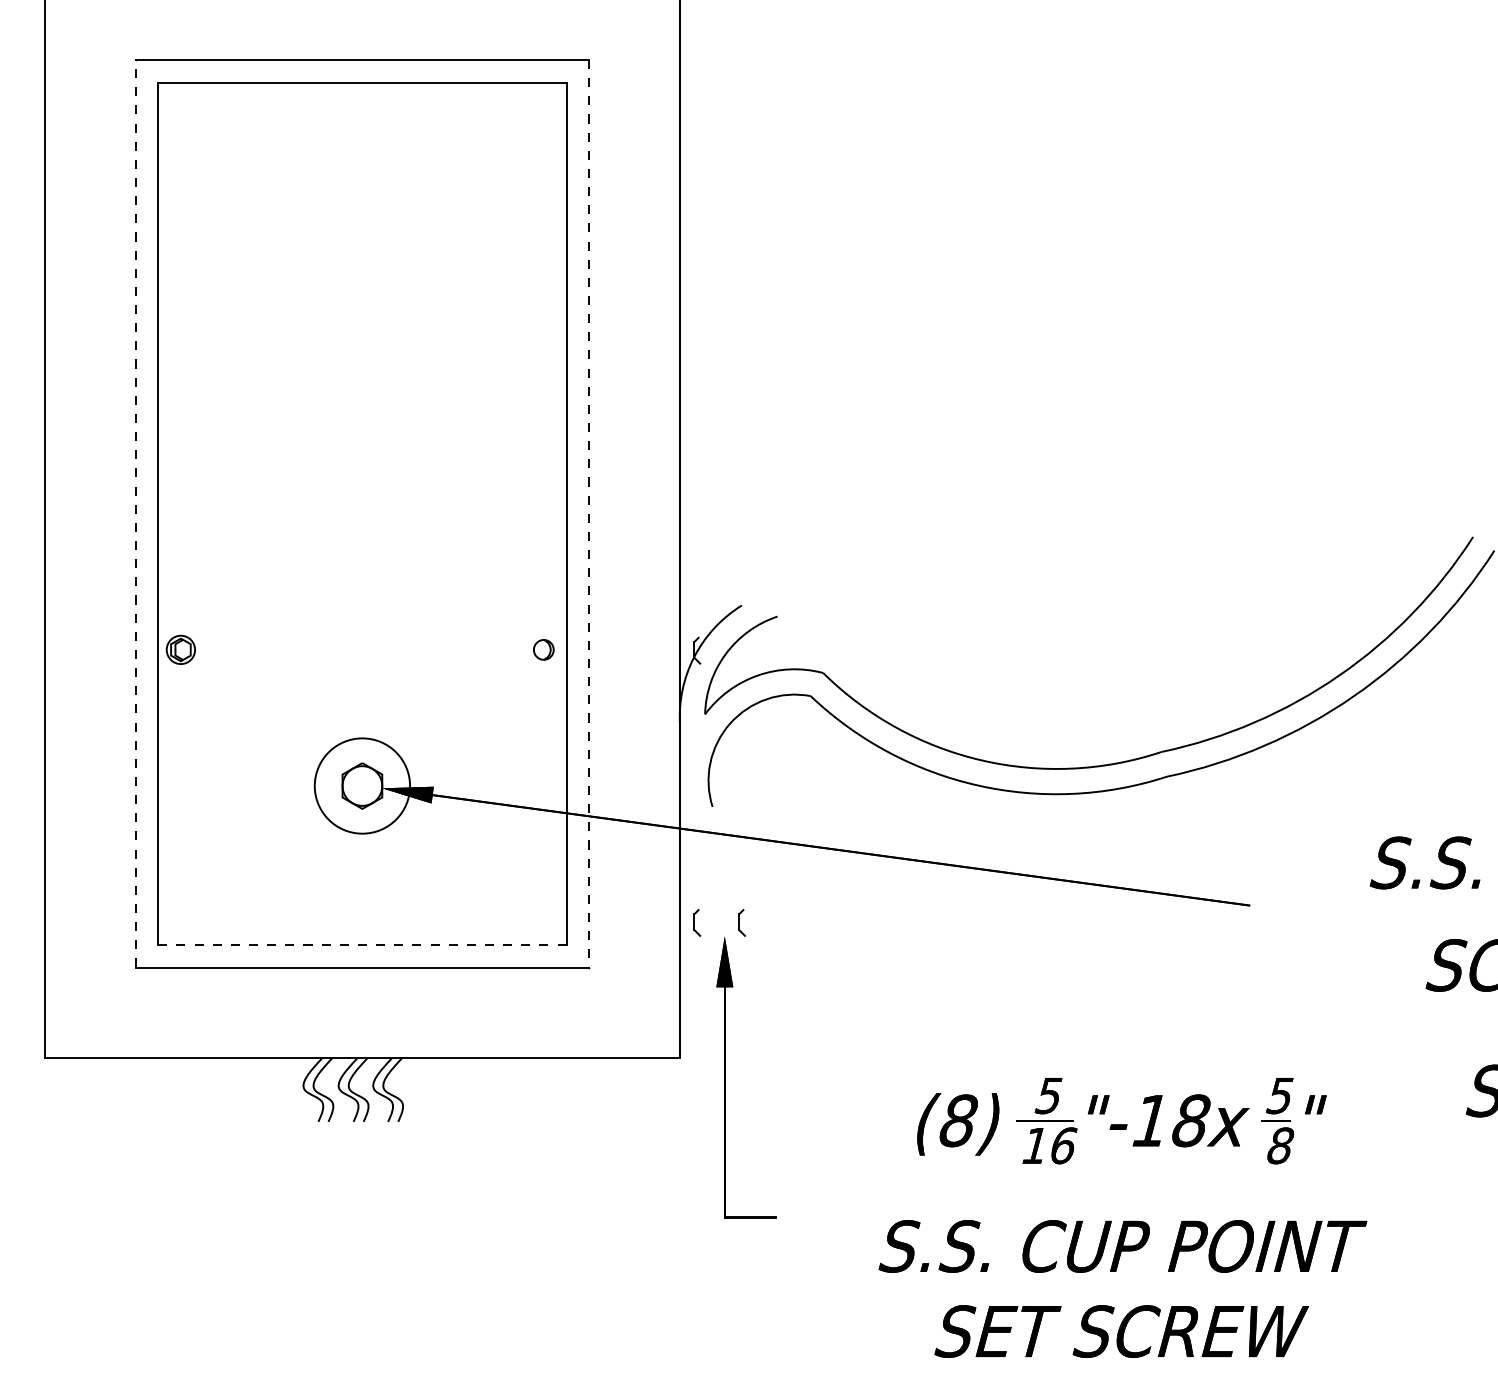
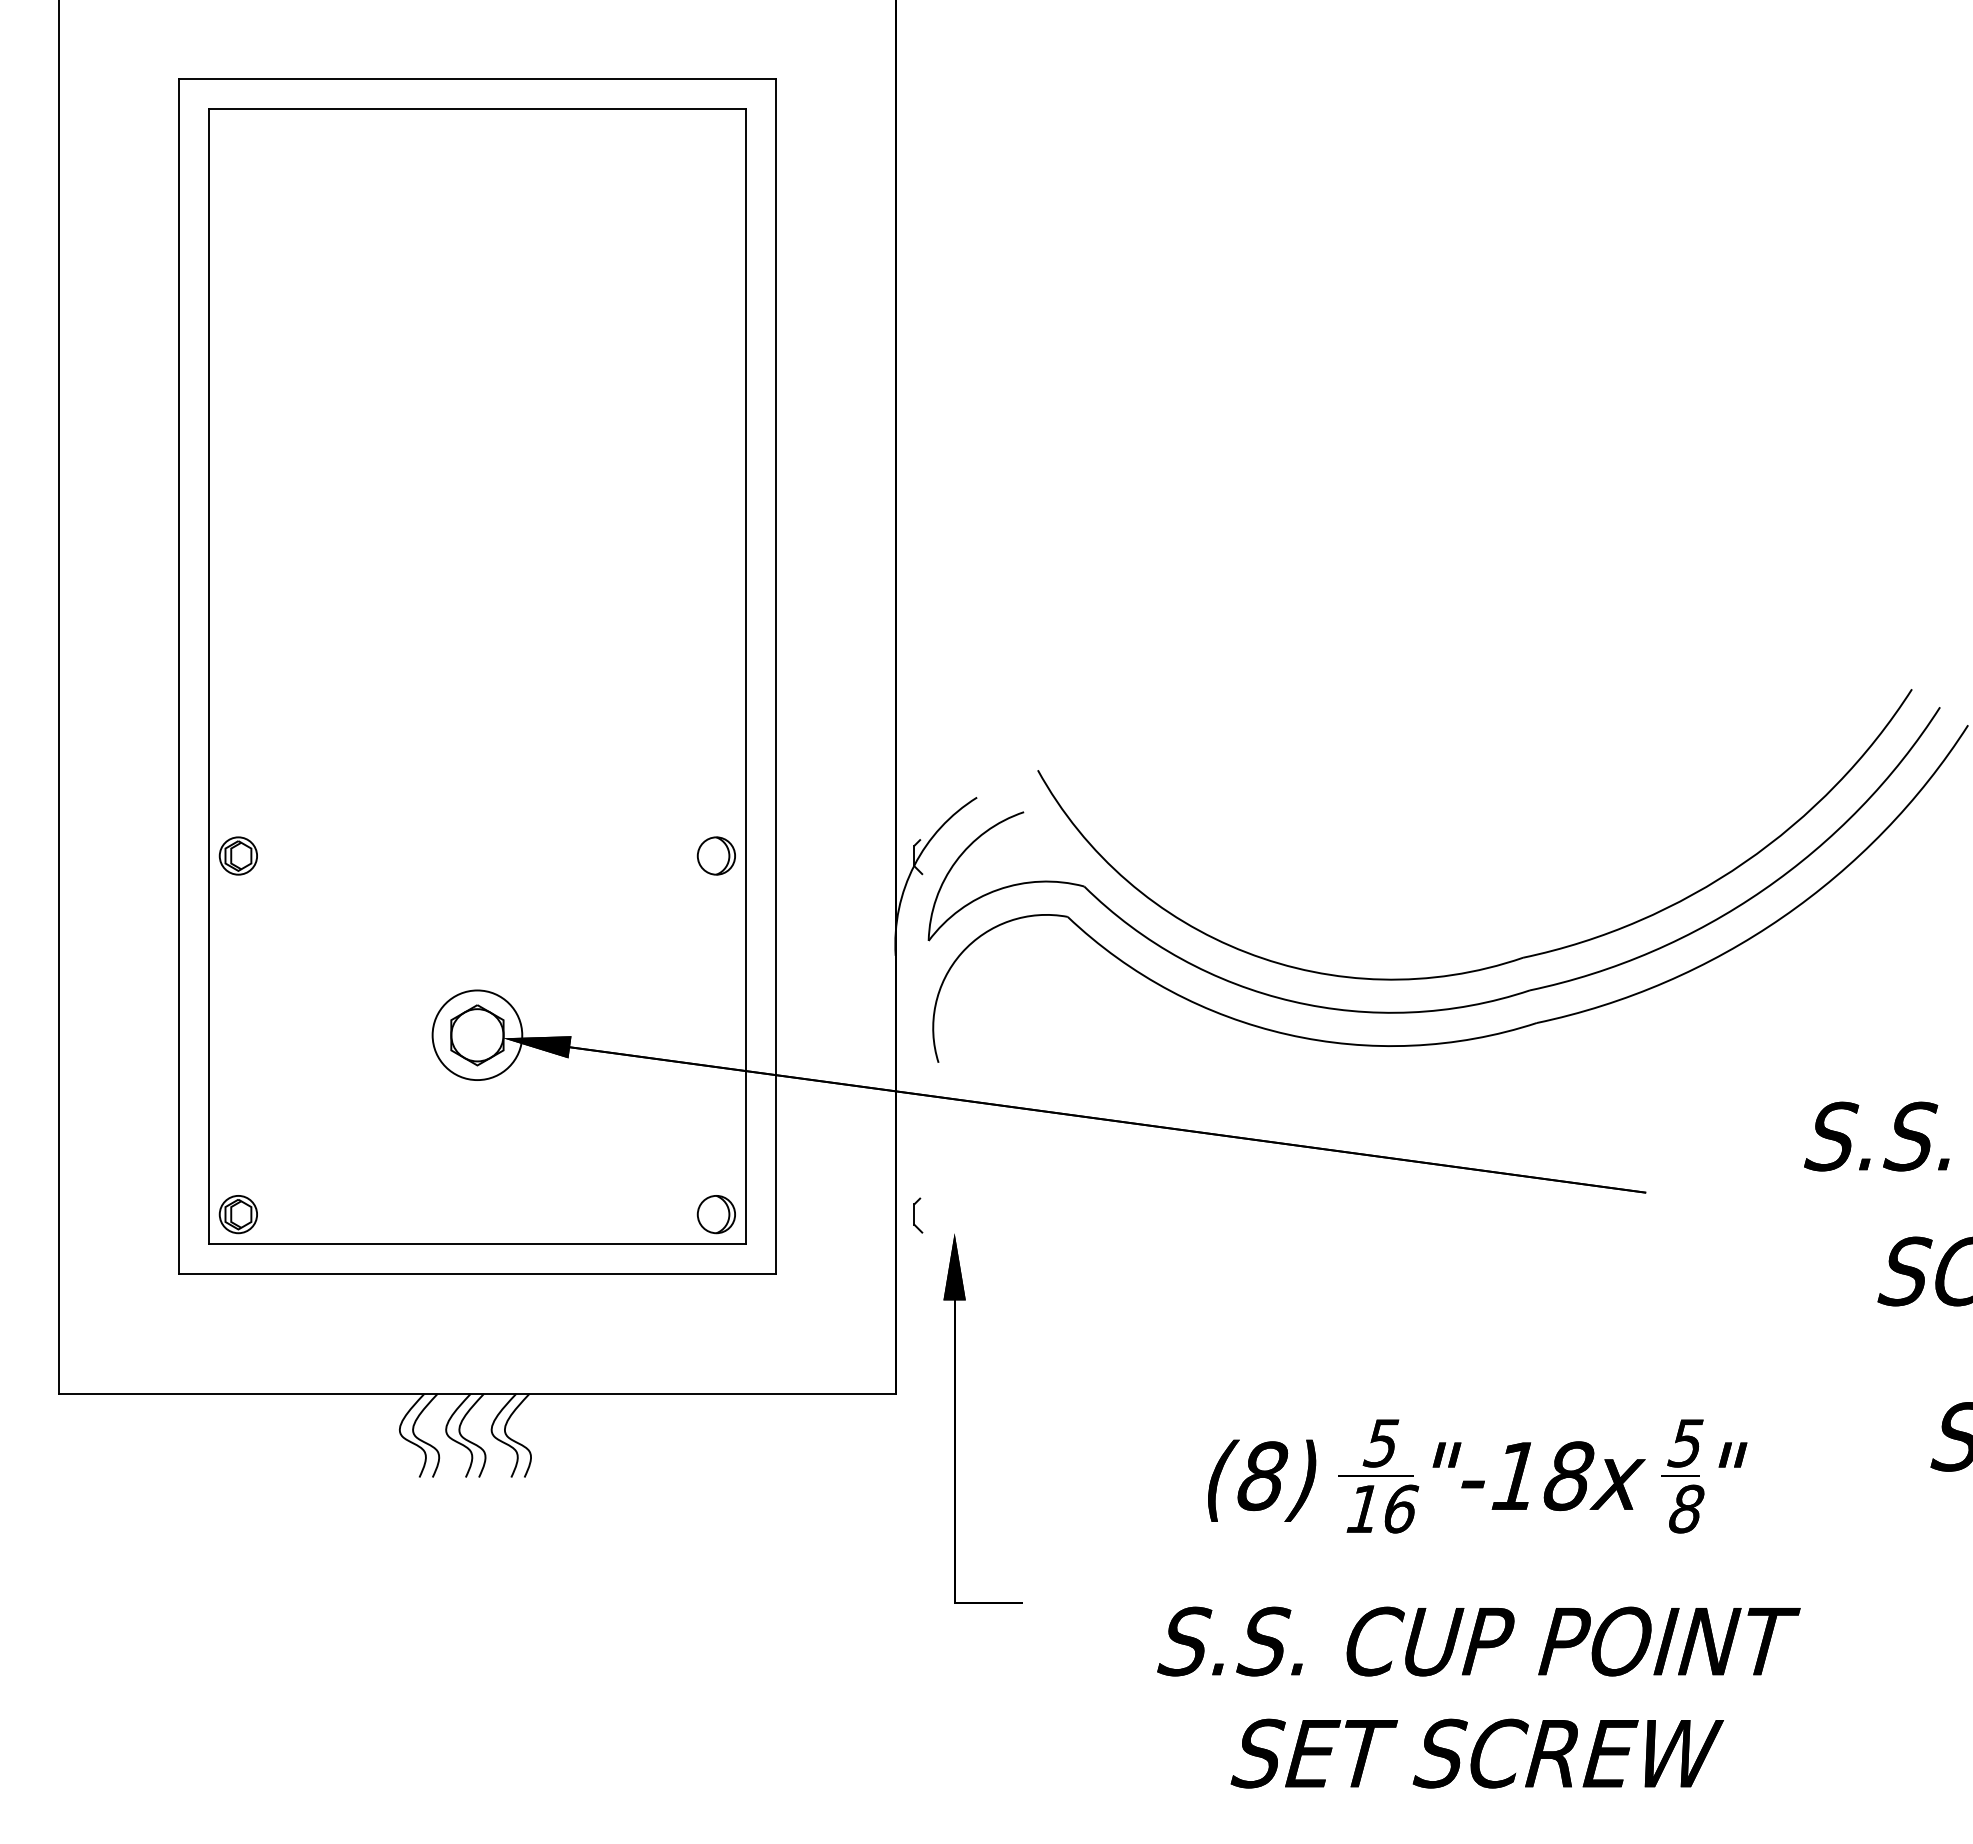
line: (135, 513) -> (178, 676), dashed -> solid
line: (589, 513) -> (776, 676), dashed -> solid
part: (543, 649) -> (715, 855), size x1.43
part: (1146, 729) -> (1510, 960), added
circle: (362, 786) -> (477, 1035), size x0.71
part: (180, 922) -> (237, 1214), added
part: (543, 922) -> (715, 1214), added
part: (742, 922) -> (977, 1215), removed
line: (362, 944) -> (477, 1244), dashed -> solid

